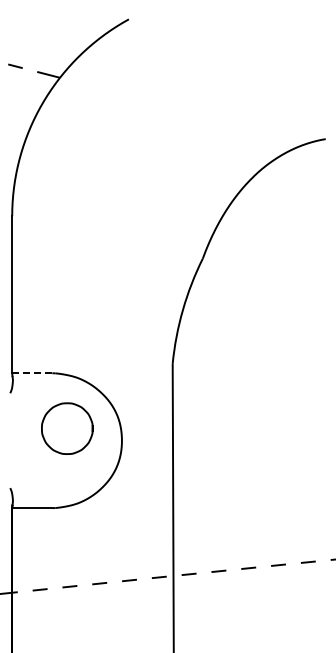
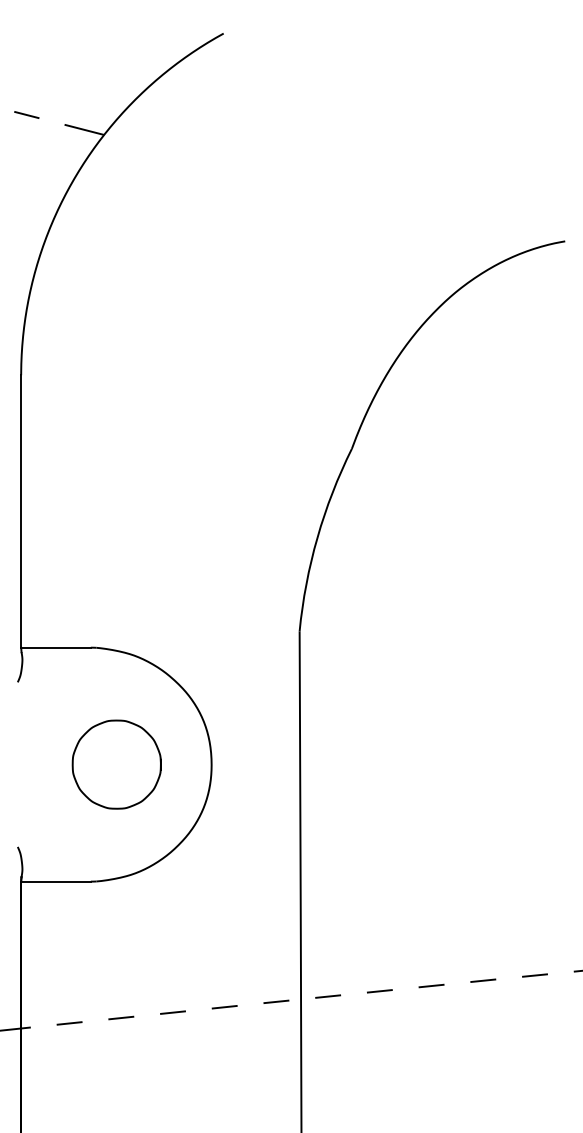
line: (32, 373) -> (56, 648), dashed -> solid
curve: (67, 404) -> (117, 722), moved

